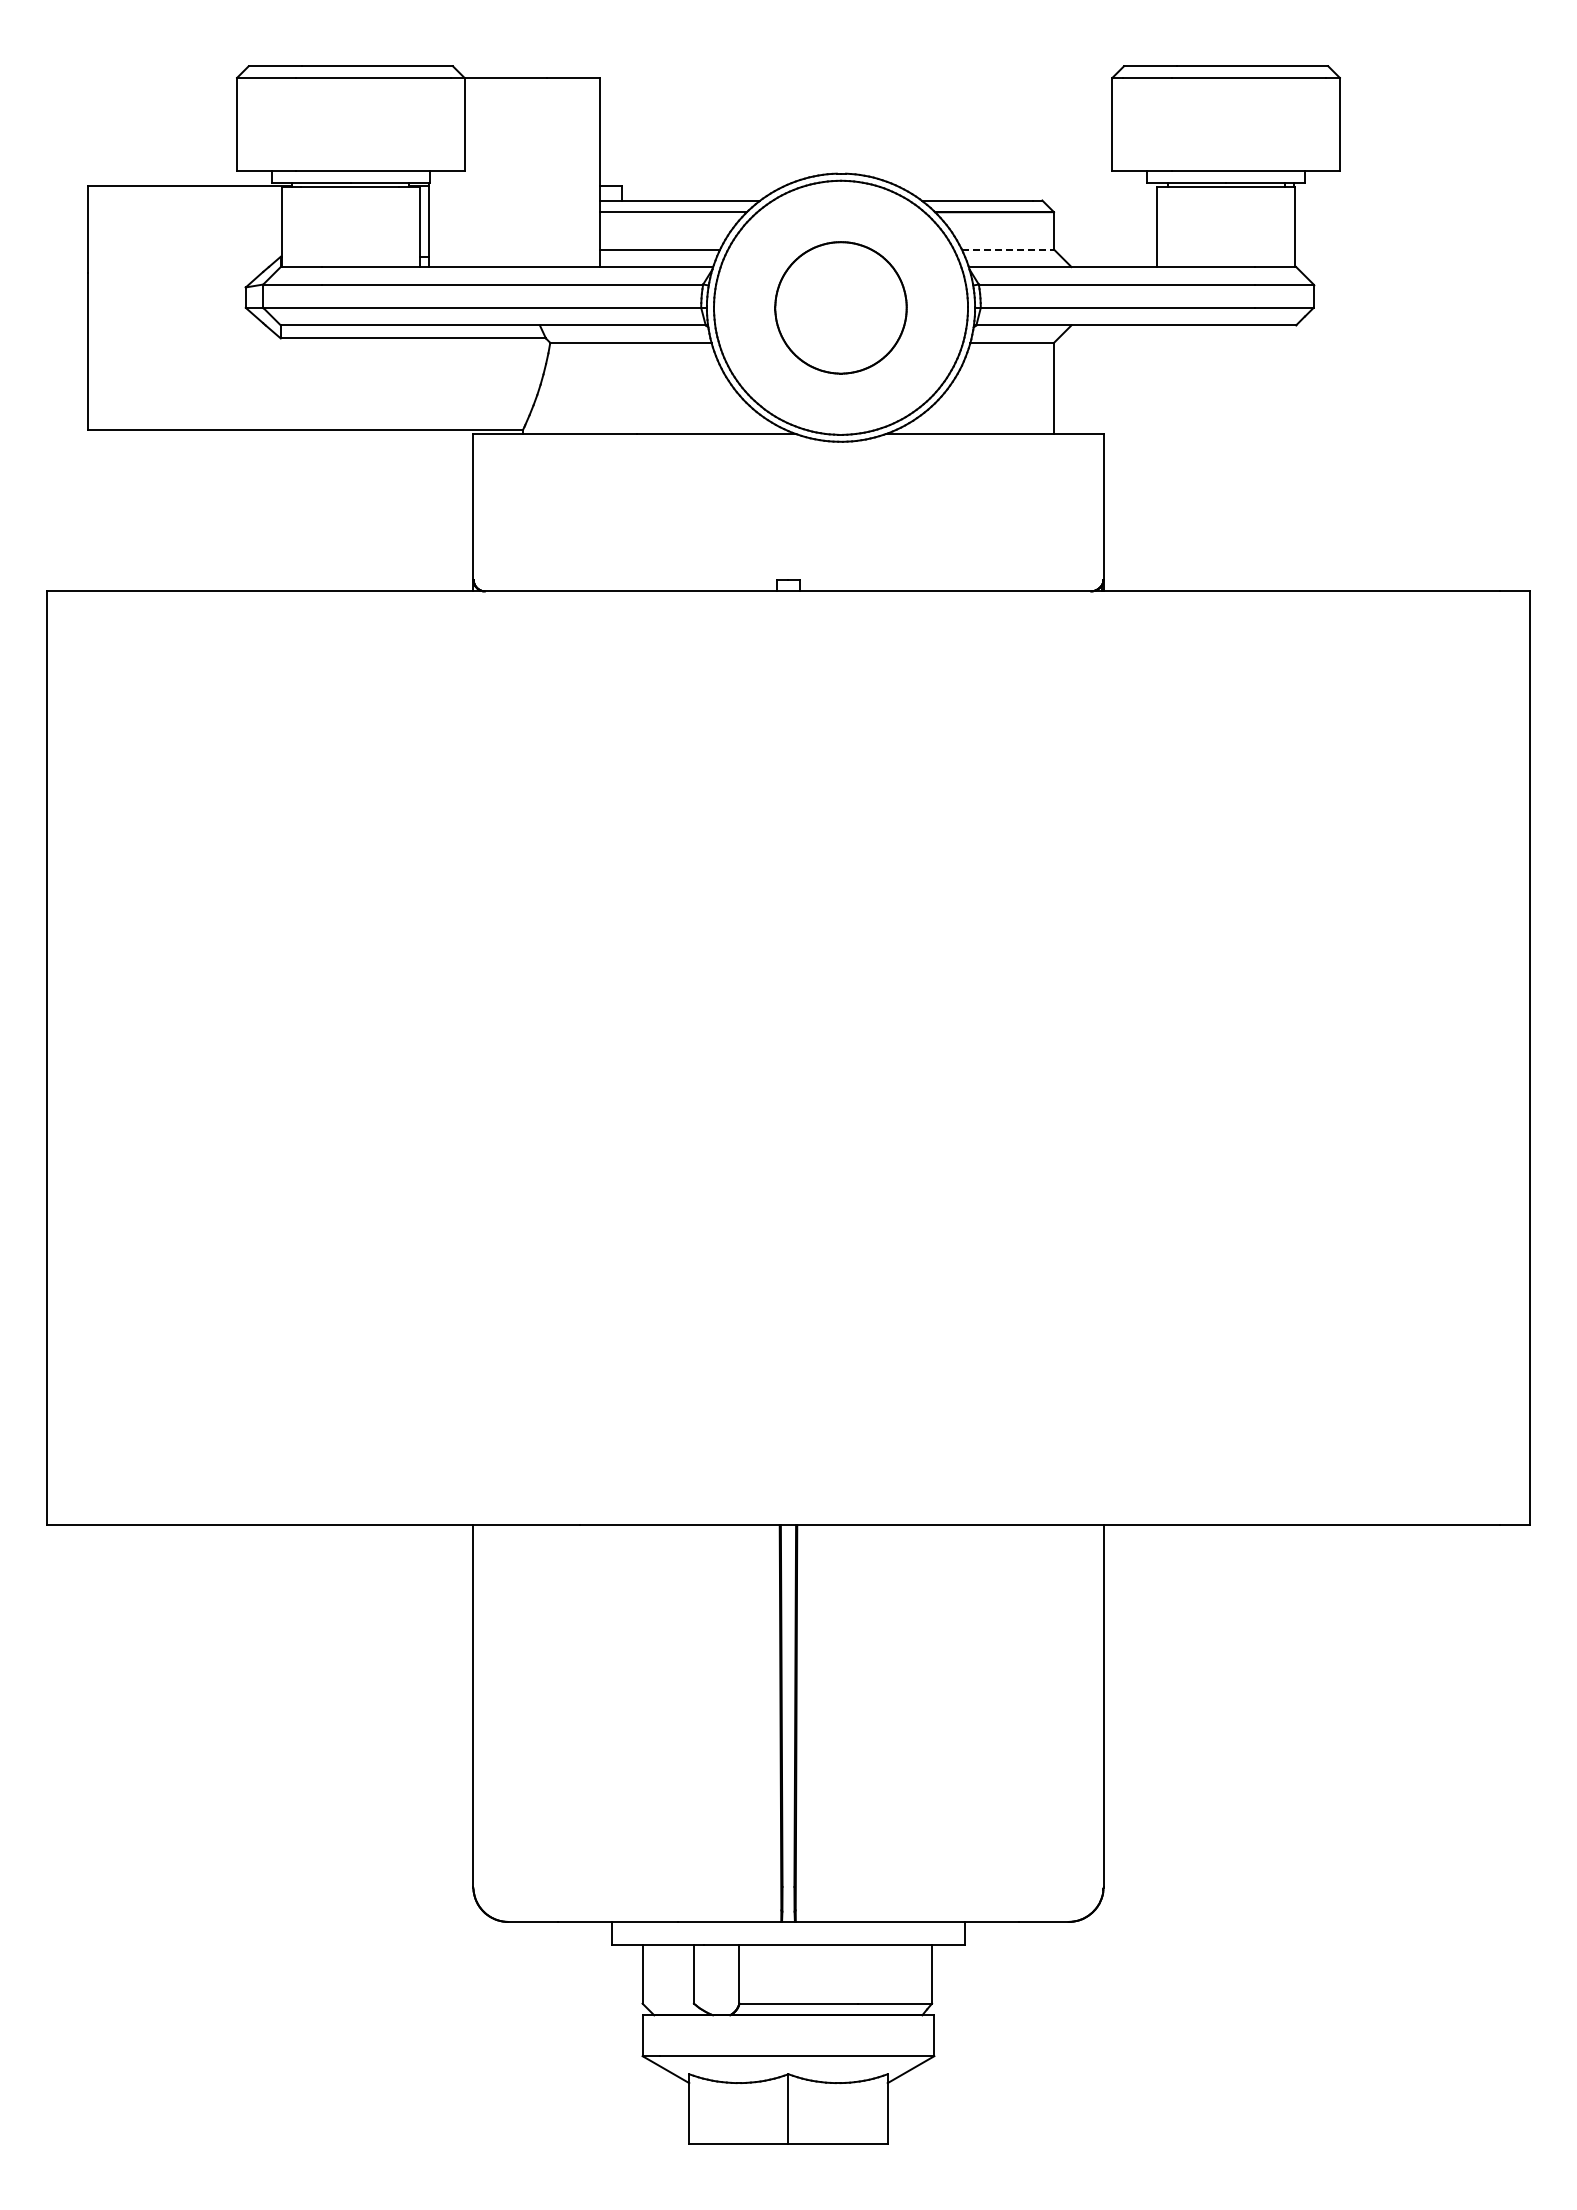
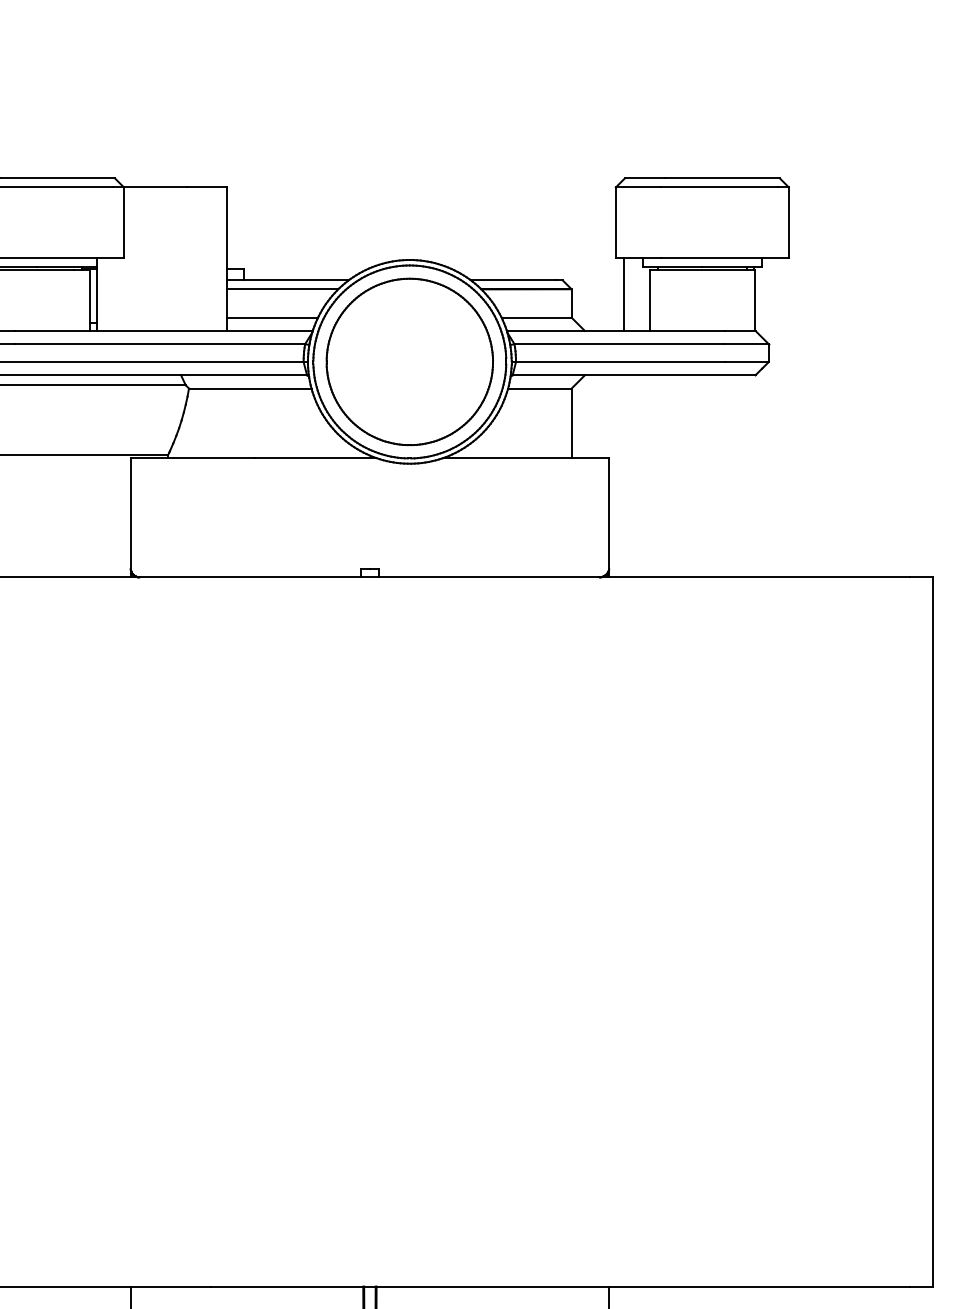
line: (1122, 219) -> (623, 294), added
line: (1008, 249) -> (537, 317), dashed -> solid
part: (840, 307) -> (409, 361), size x1.67

